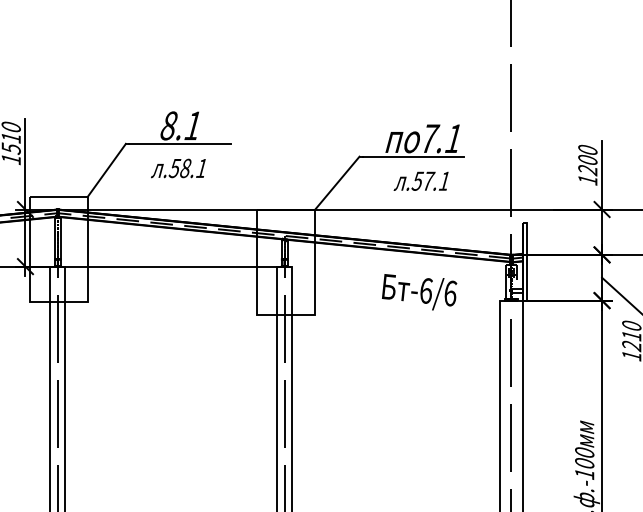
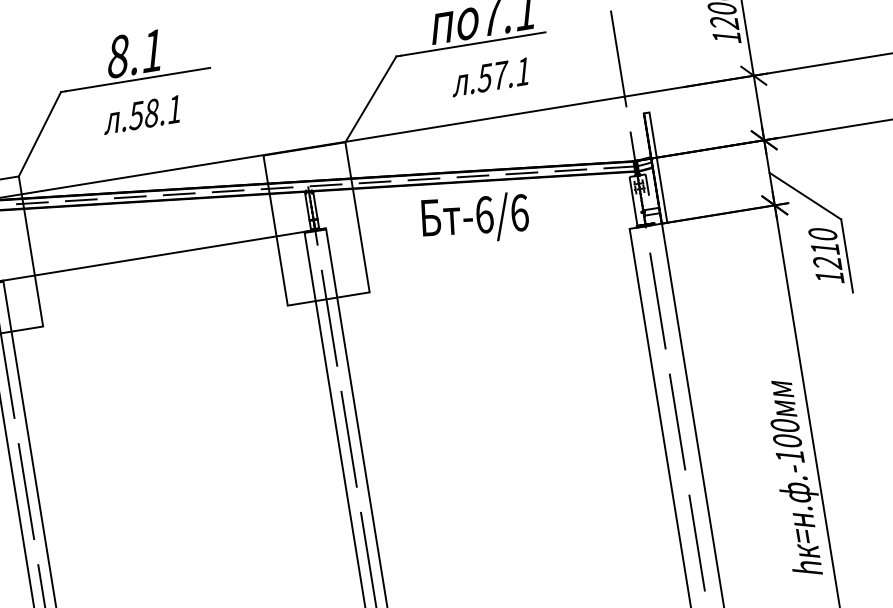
text: (419, 292) -> (475, 218), moved

